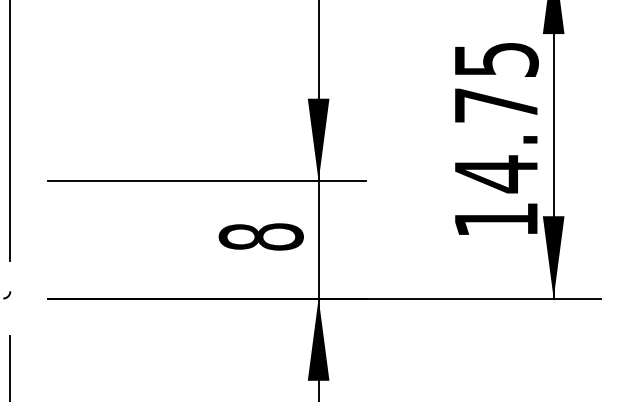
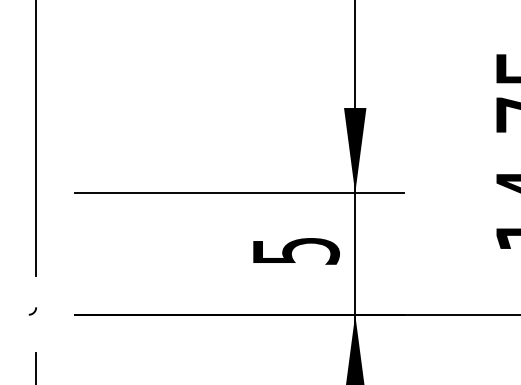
text: (260, 236) -> (295, 250), 8 -> 5

